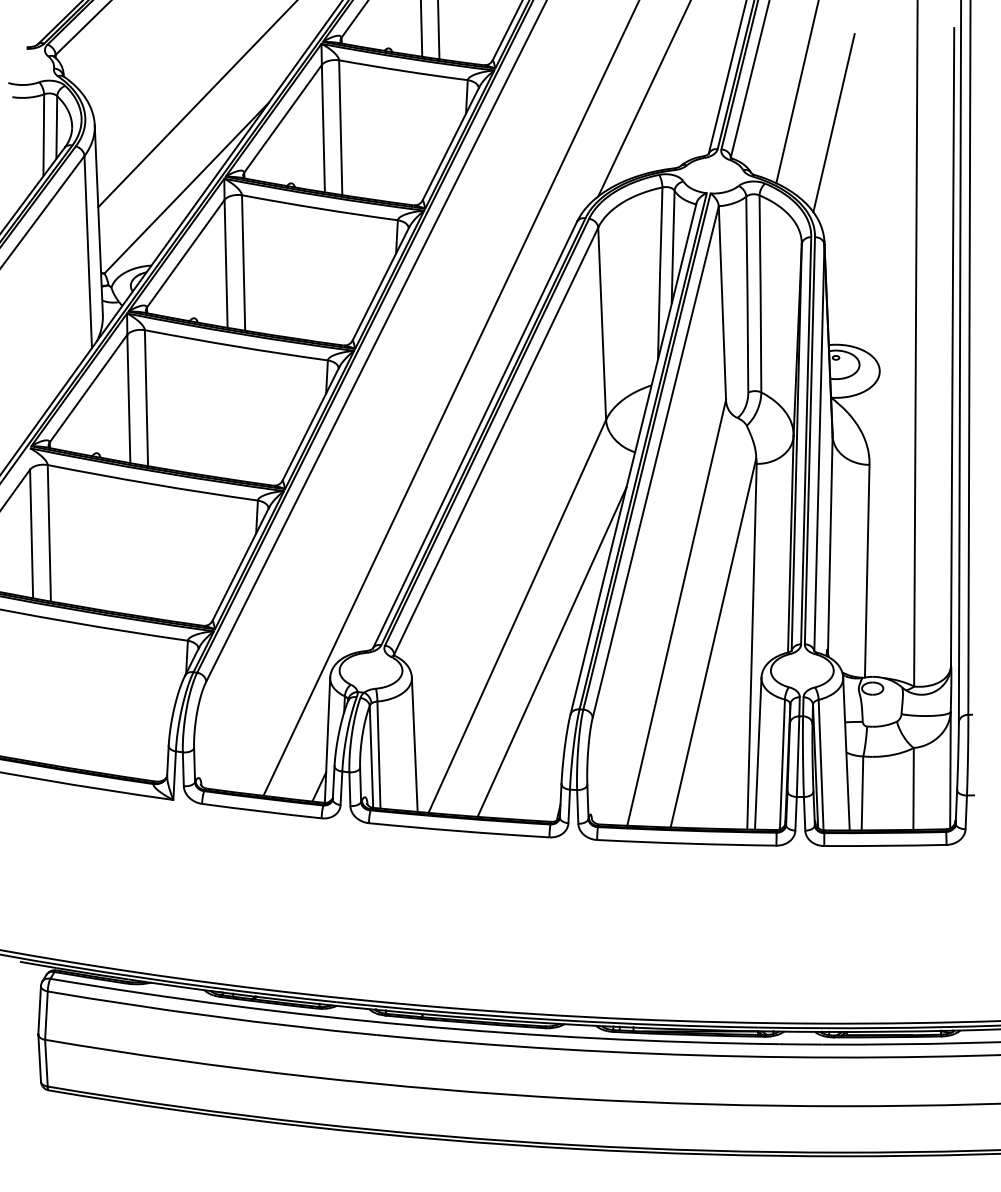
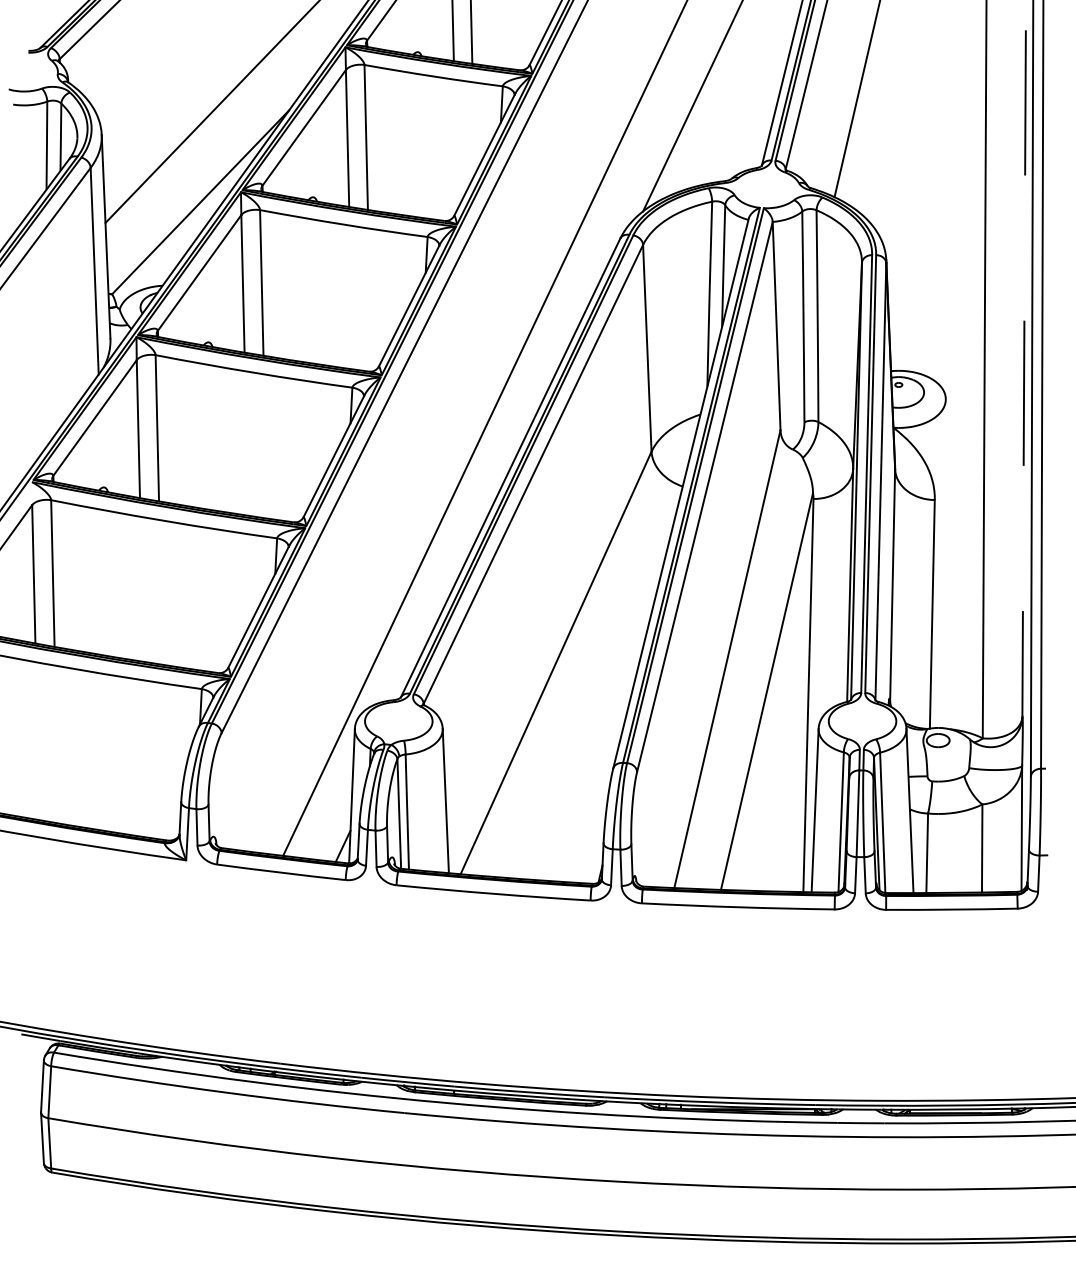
line: (833, 123) -> (896, 132), removed
line: (952, 347) -> (1024, 373), solid -> dashed
line: (552, 652) -> (593, 701), removed

